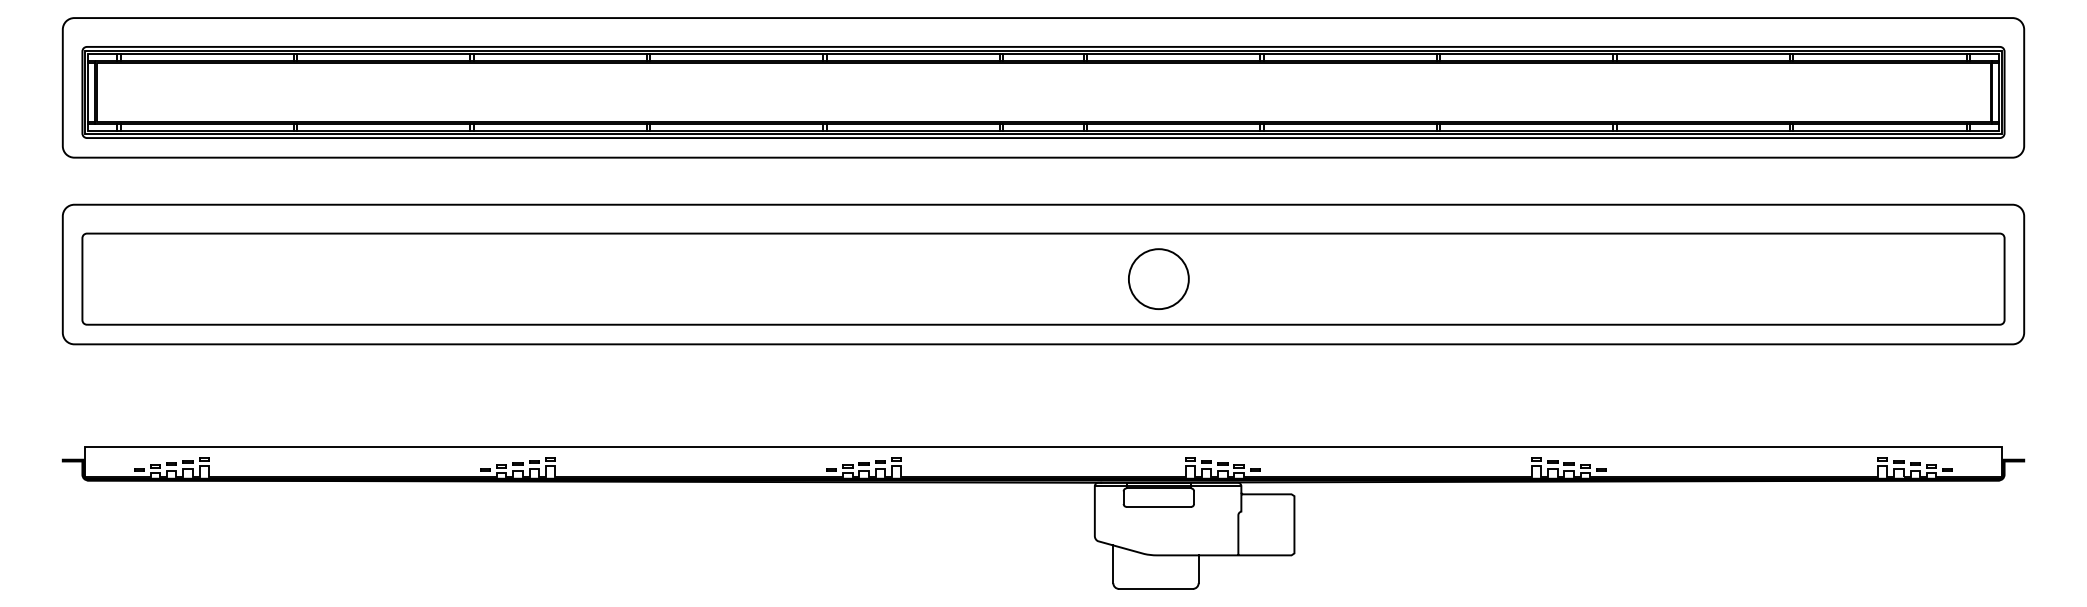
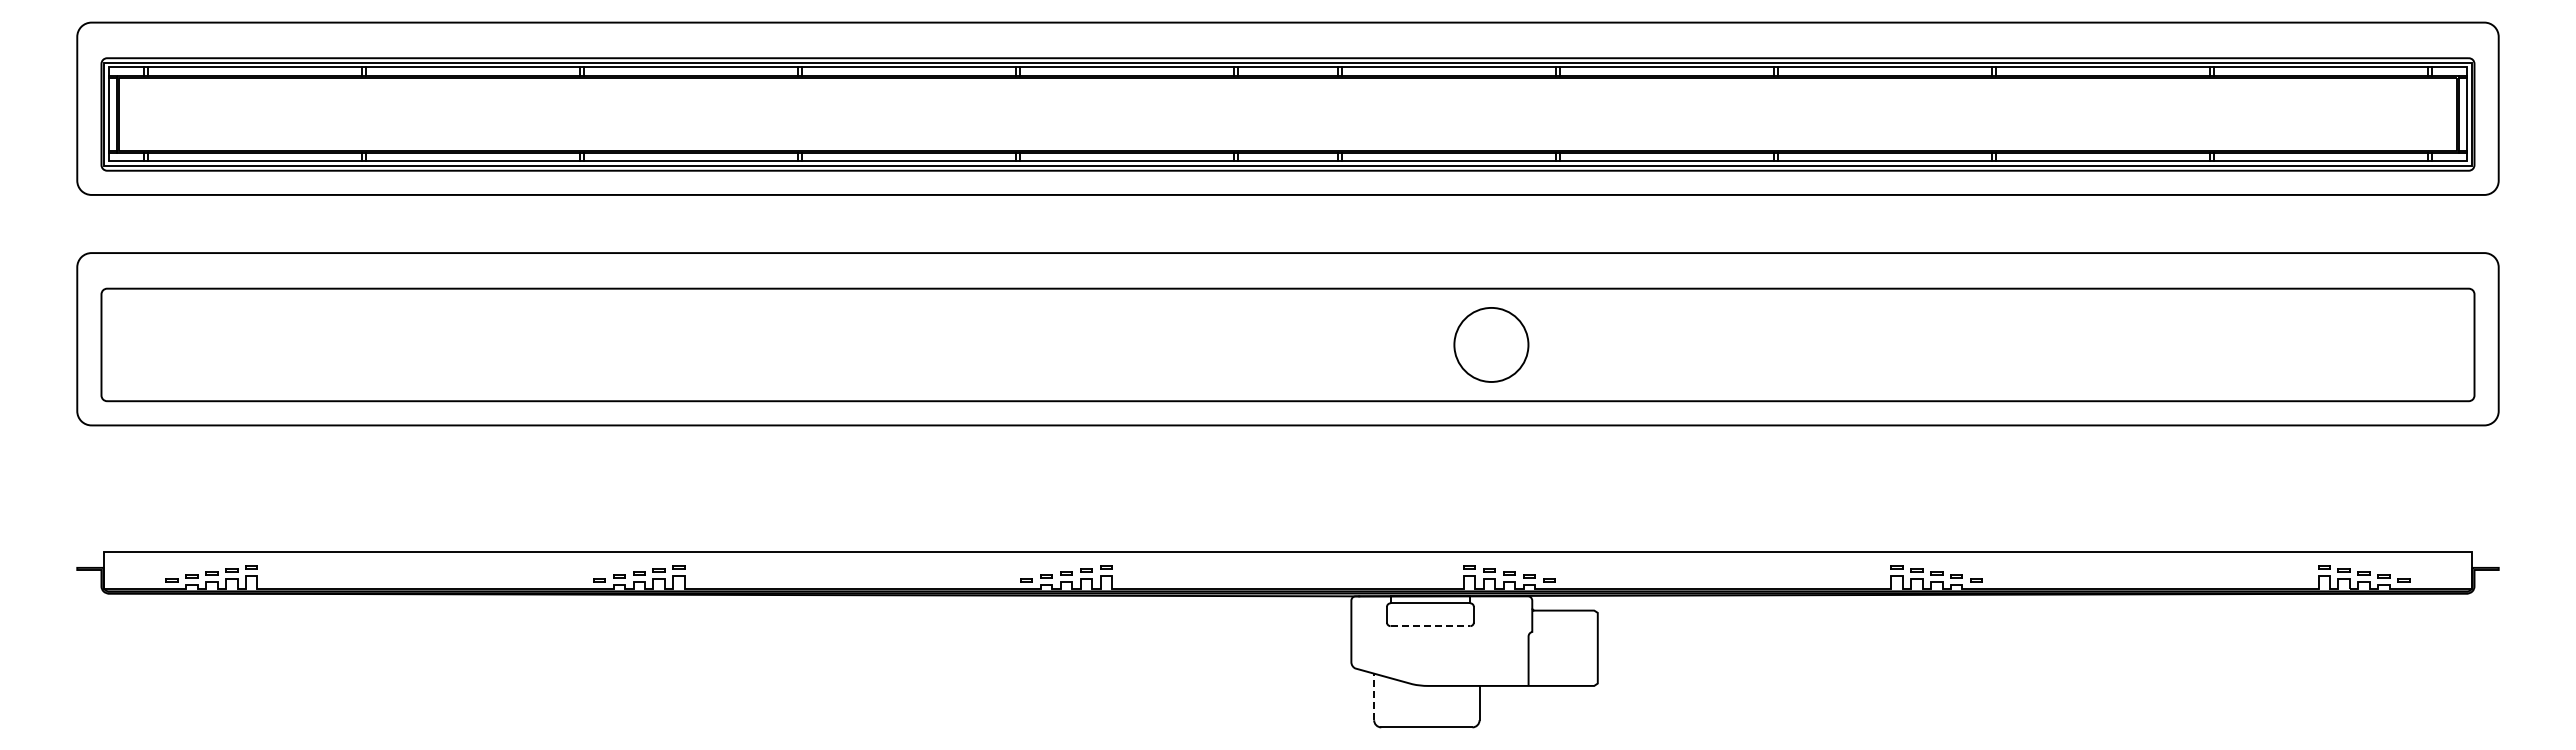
circle: (1158, 278) -> (1491, 344), moved
line: (1167, 486) -> (1441, 600), removed
line: (1158, 507) -> (1430, 626), solid -> dashed
line: (1113, 563) -> (1374, 696), solid -> dashed

